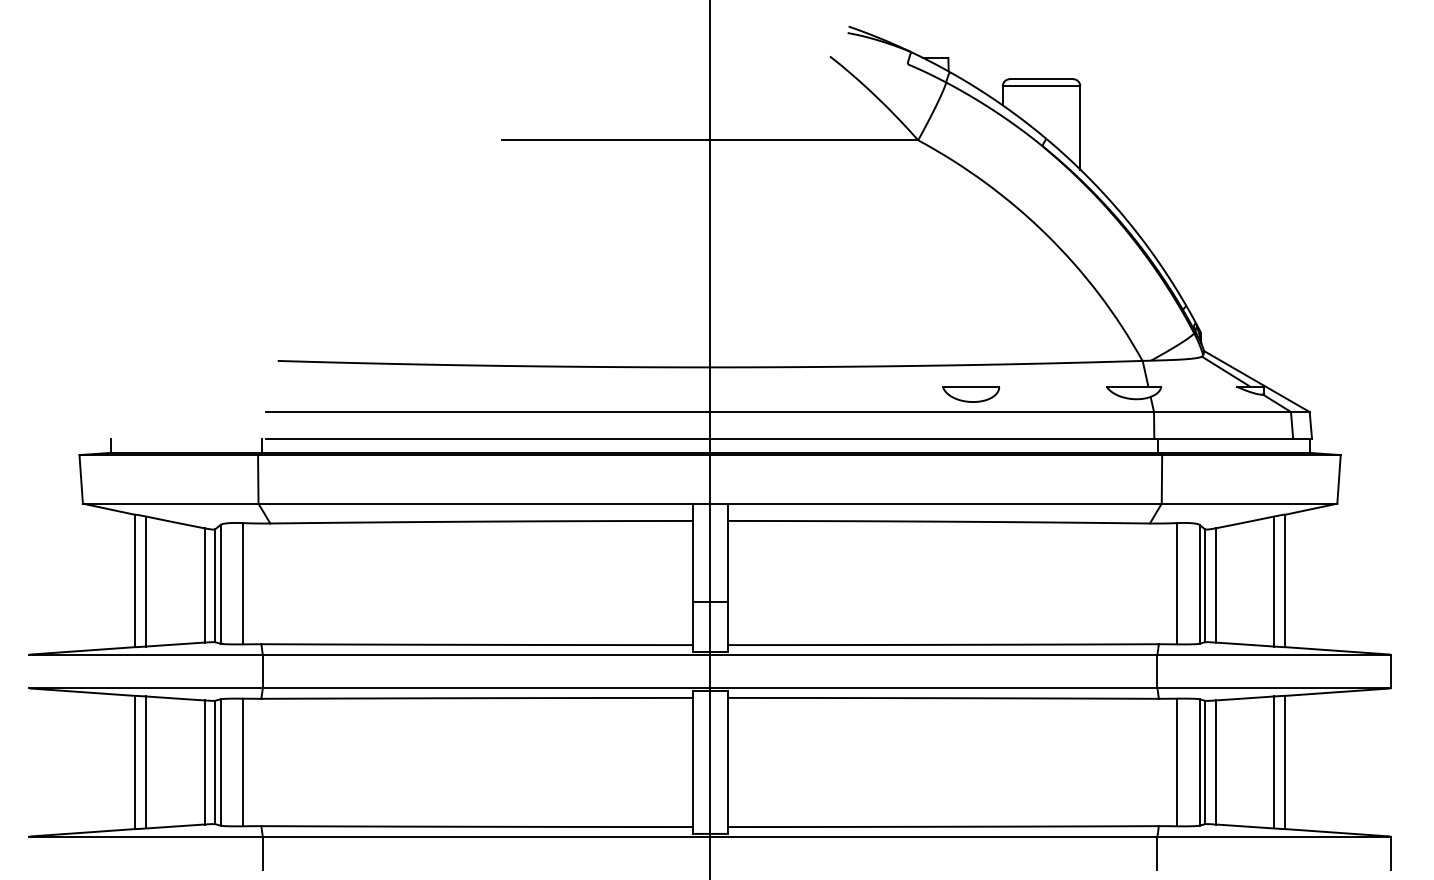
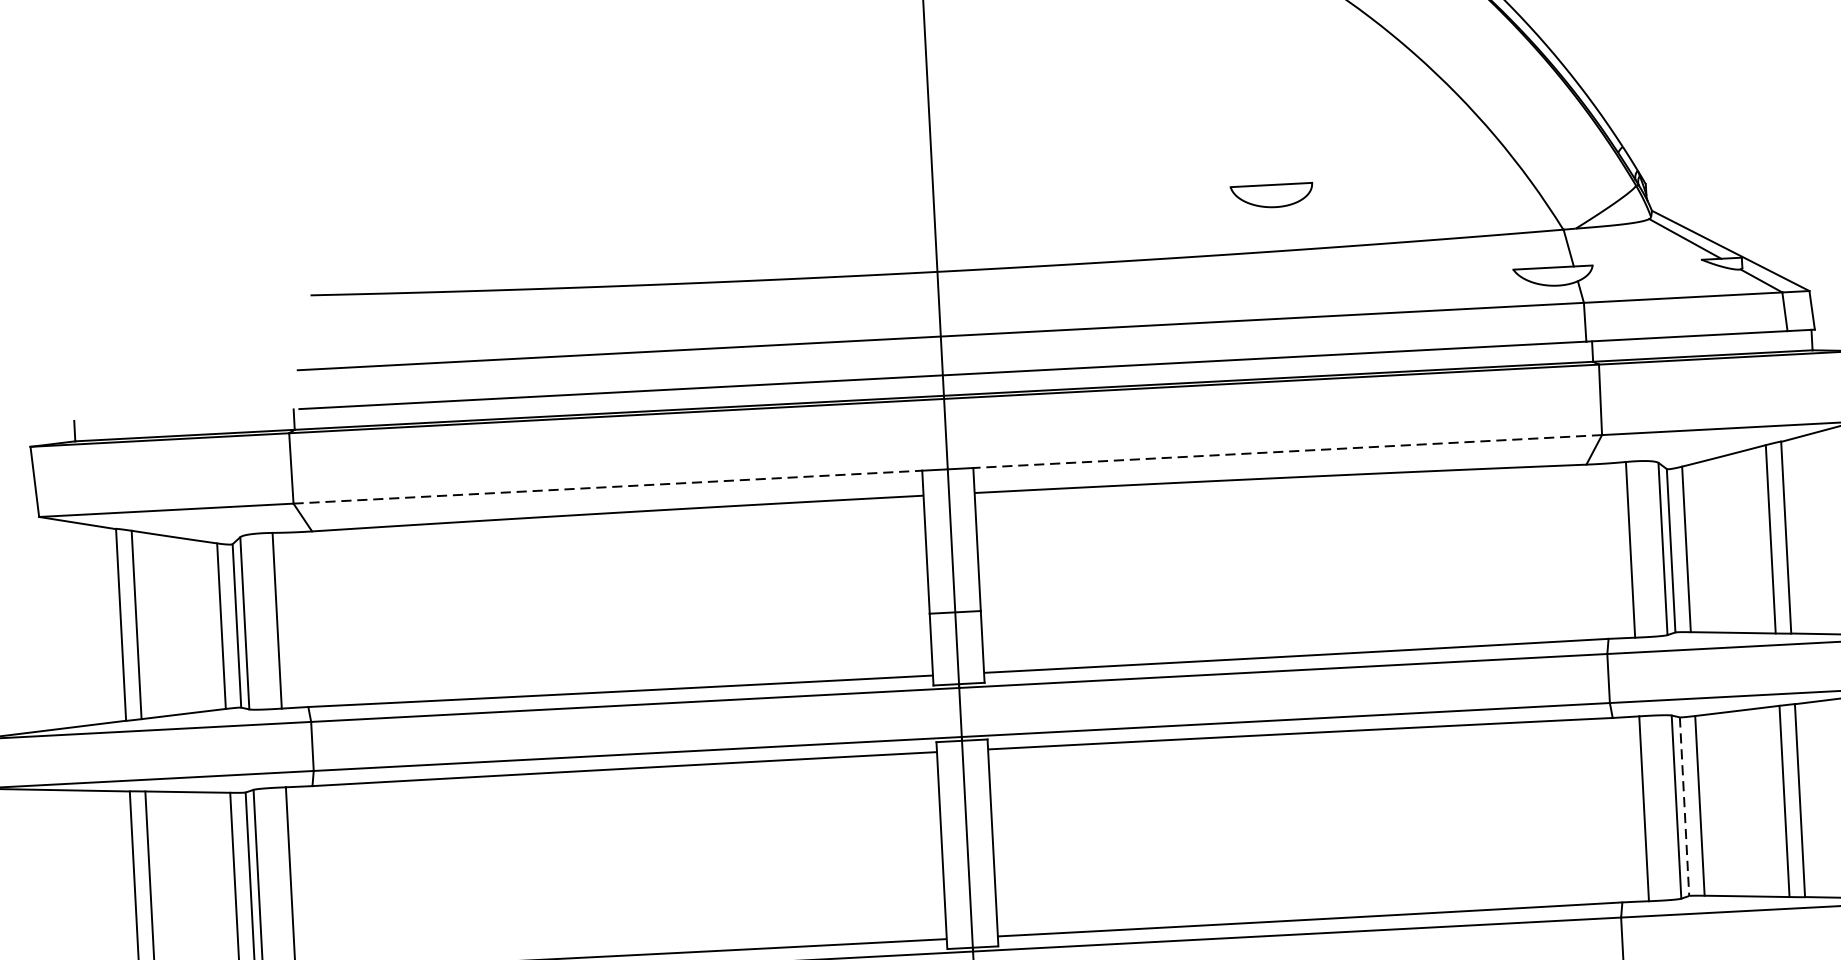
part: (971, 394) -> (1272, 196), moved
line: (475, 503) -> (607, 486), solid -> dashed
line: (944, 503) -> (1287, 451), solid -> dashed
line: (1205, 762) -> (1685, 806), solid -> dashed

